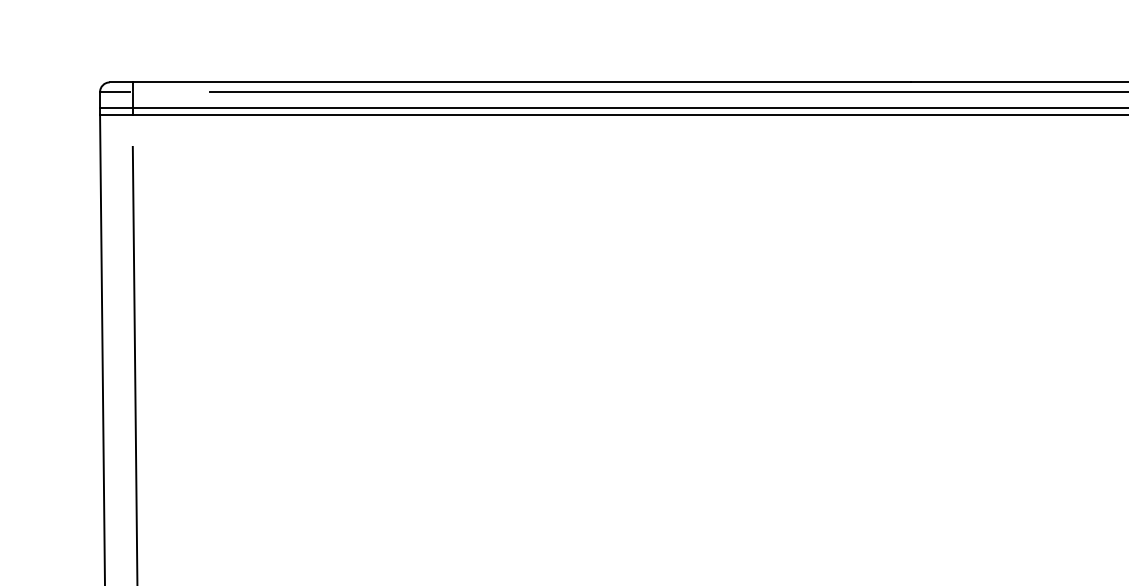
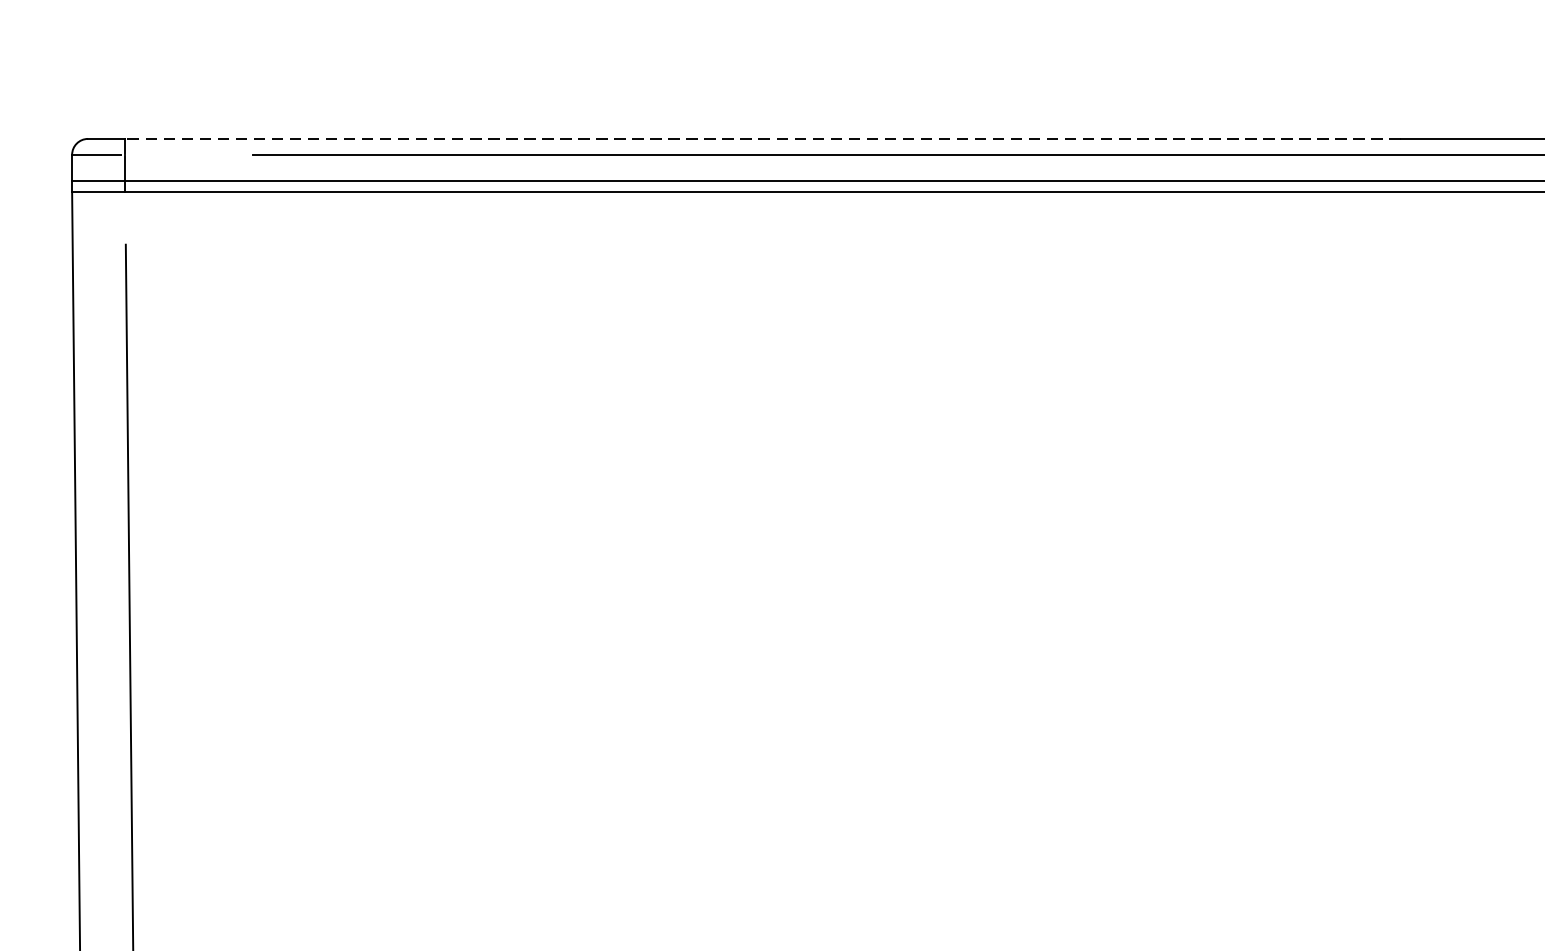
line: (521, 82) -> (762, 139), solid -> dashed

